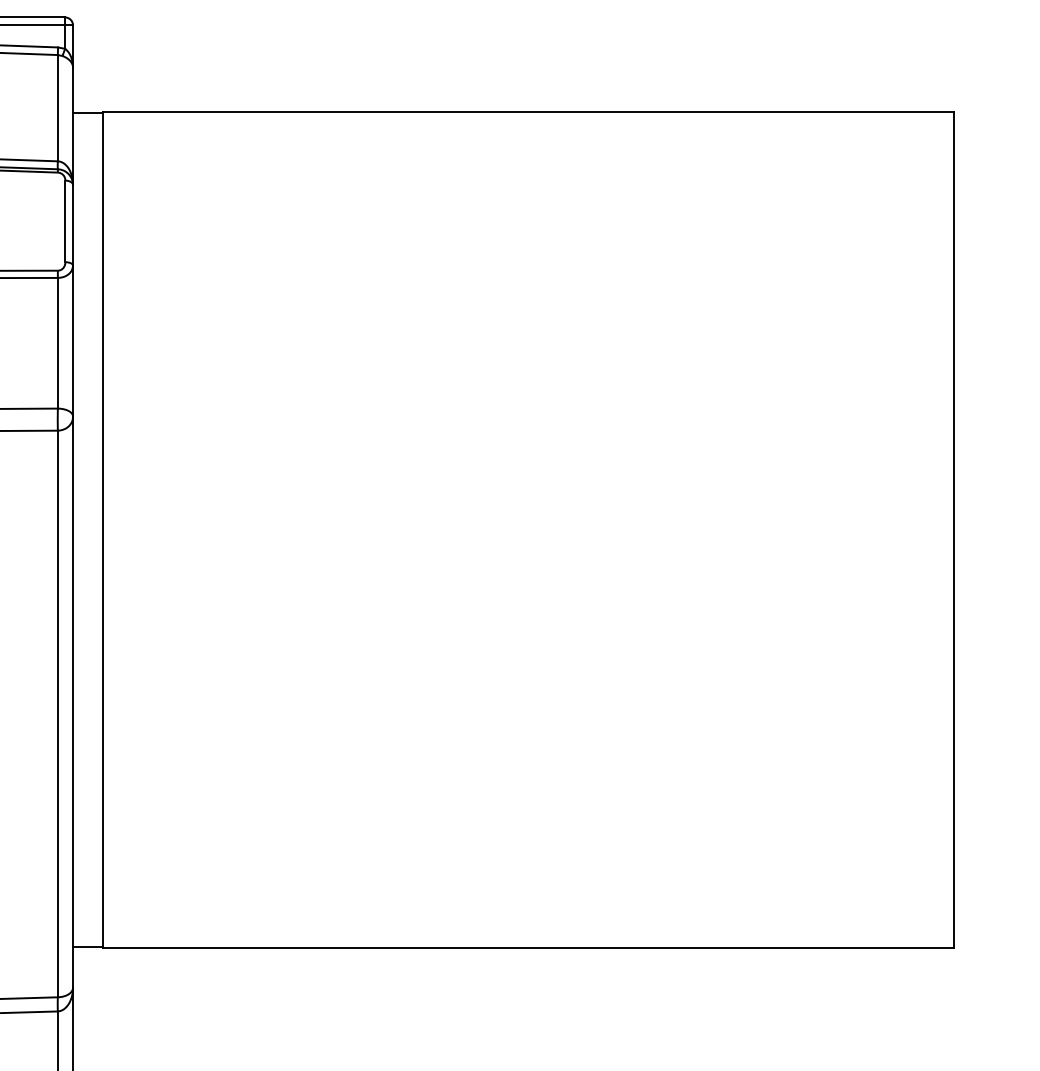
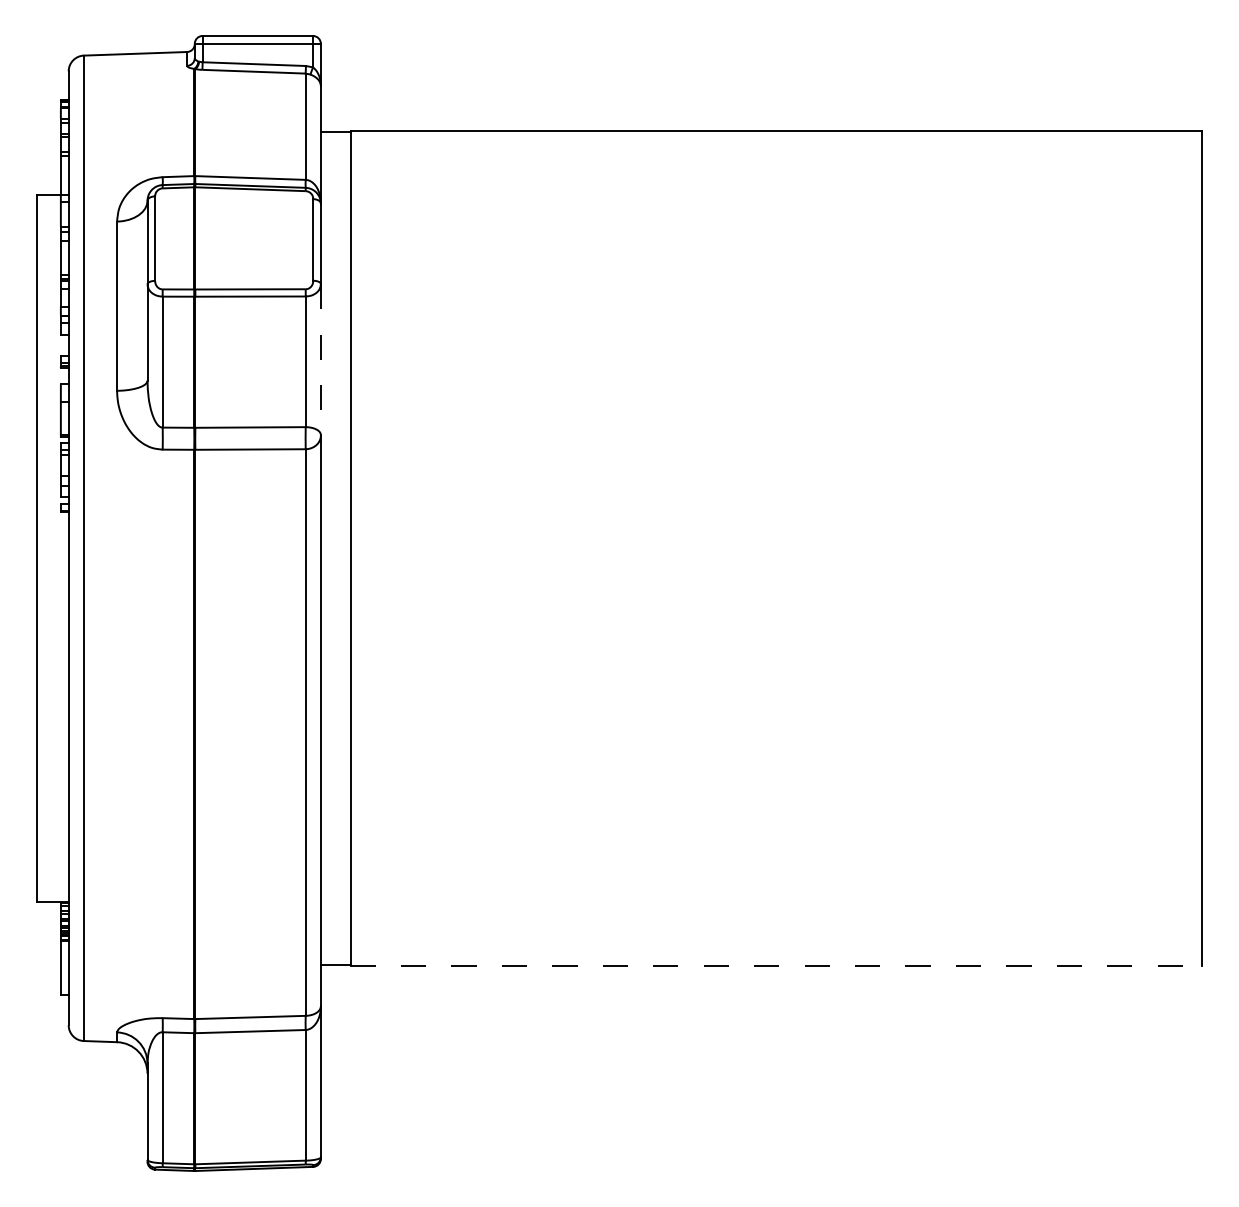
line: (72, 340) -> (320, 359), solid -> dashed
line: (528, 947) -> (776, 966), solid -> dashed

